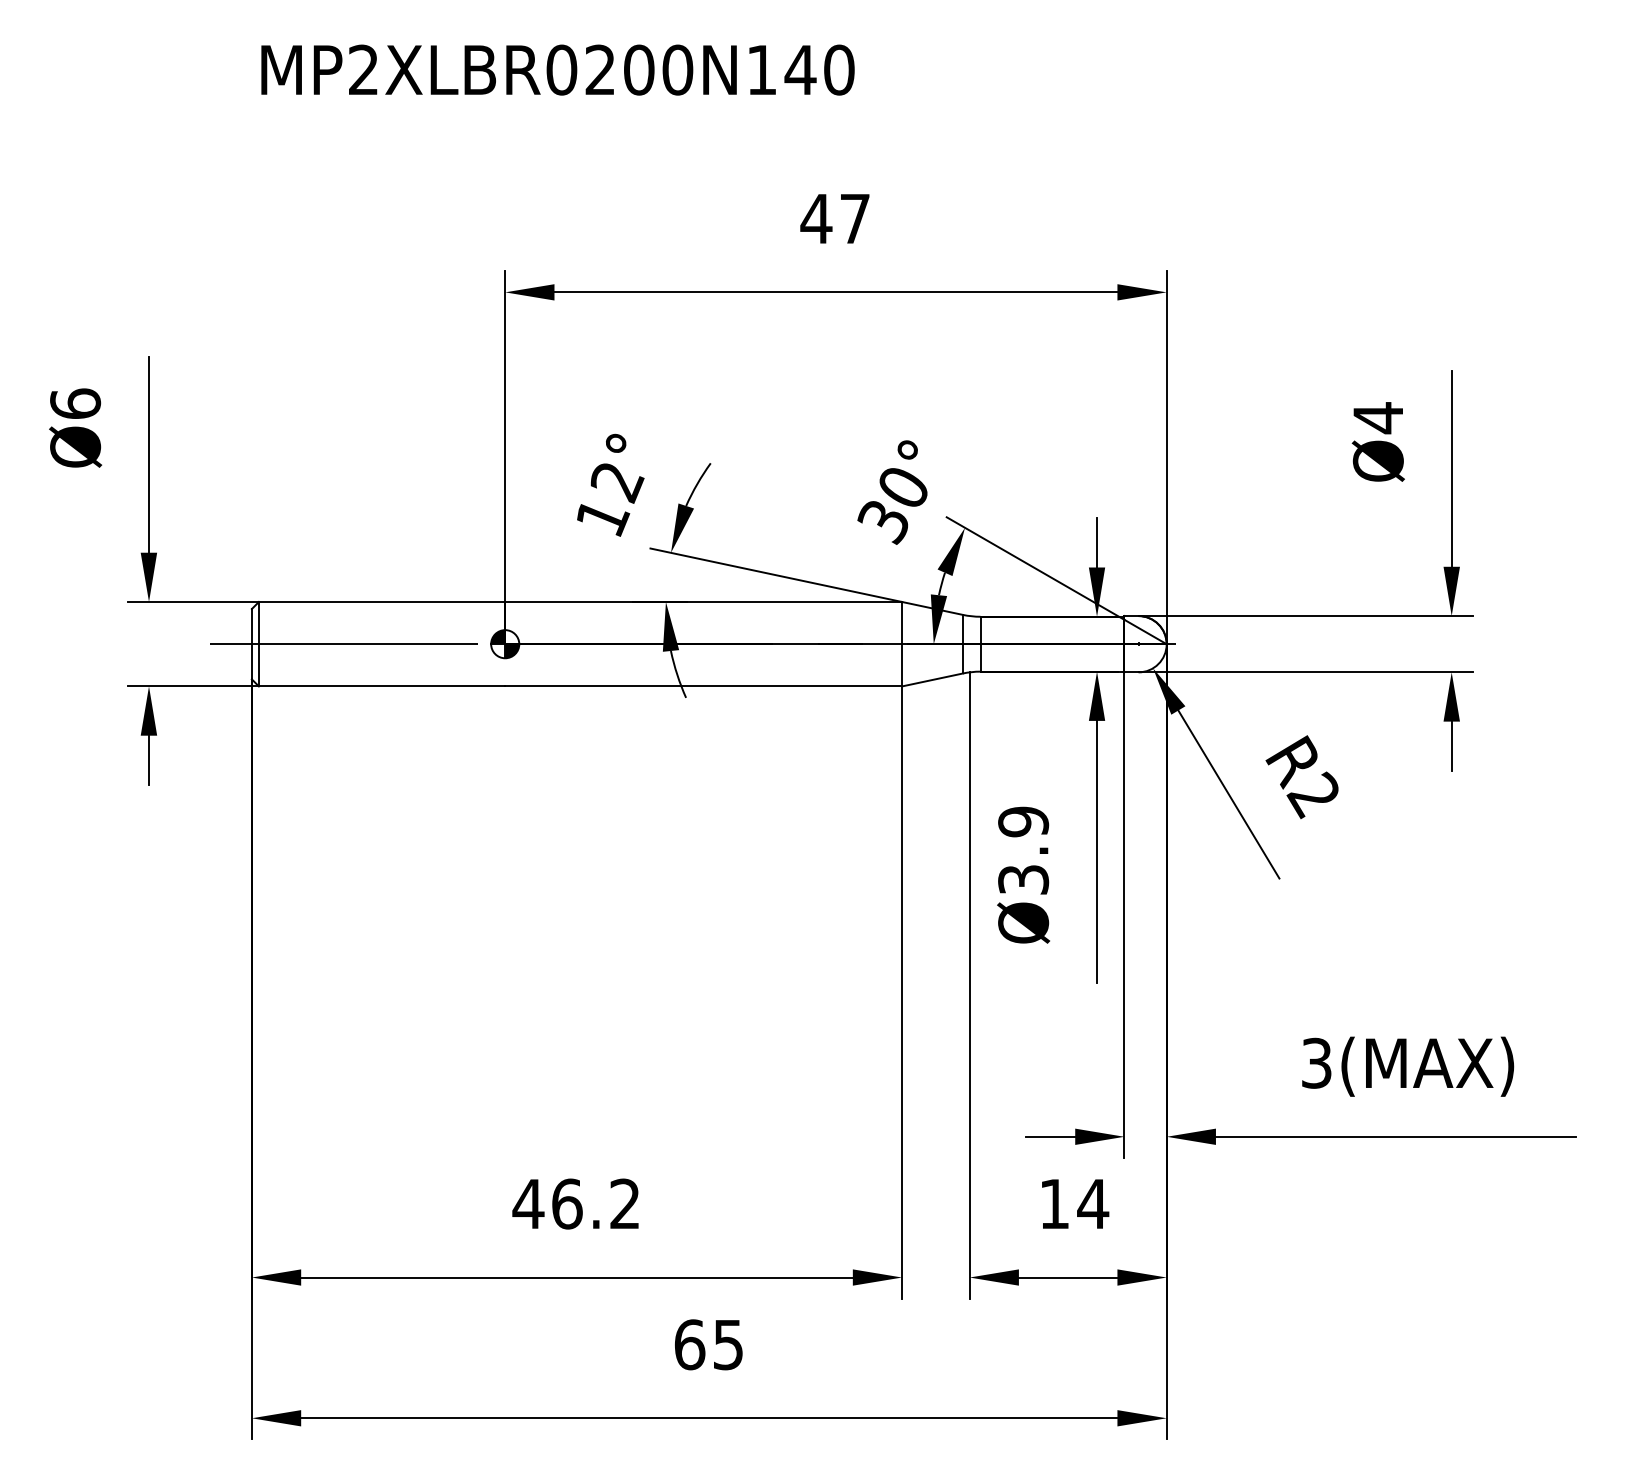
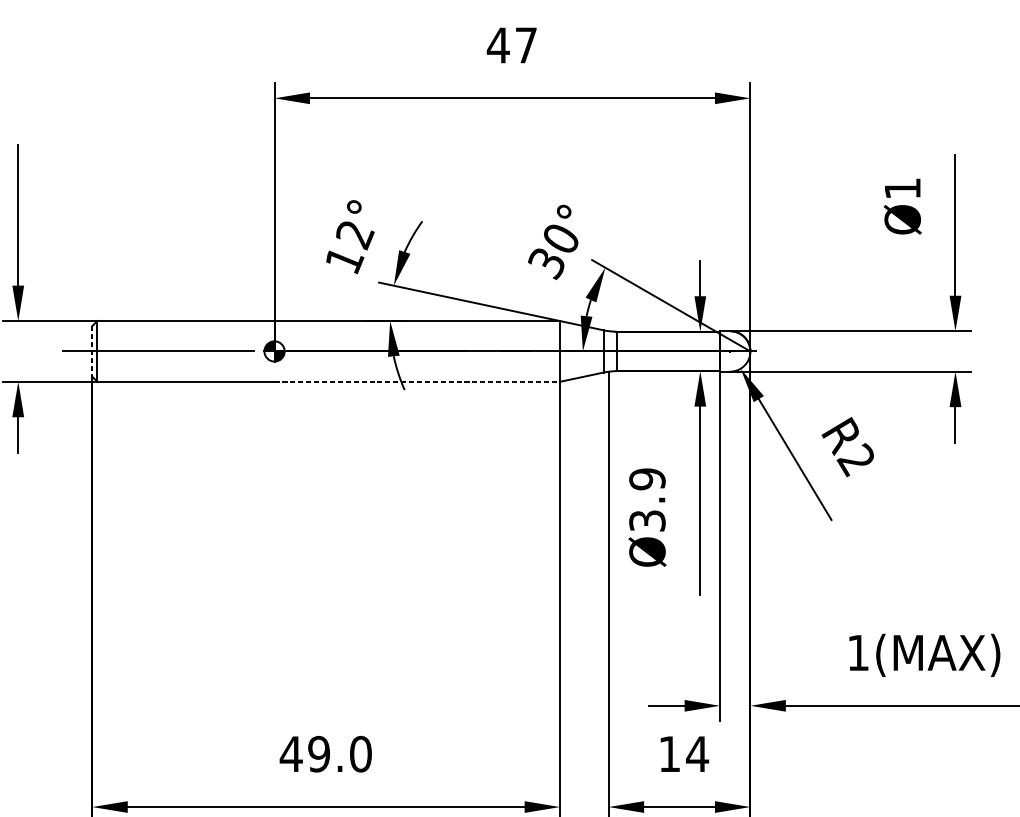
text: (1377, 418) -> (902, 189), Ø4 -> Ø1
line: (251, 644) -> (92, 351), solid -> dashed
line: (704, 686) -> (417, 381), solid -> dashed
text: (1316, 1062) -> (858, 652), 3(MAX) -> 1(MAX)
text: (595, 1203) -> (339, 753), 46.2 -> 49.0

